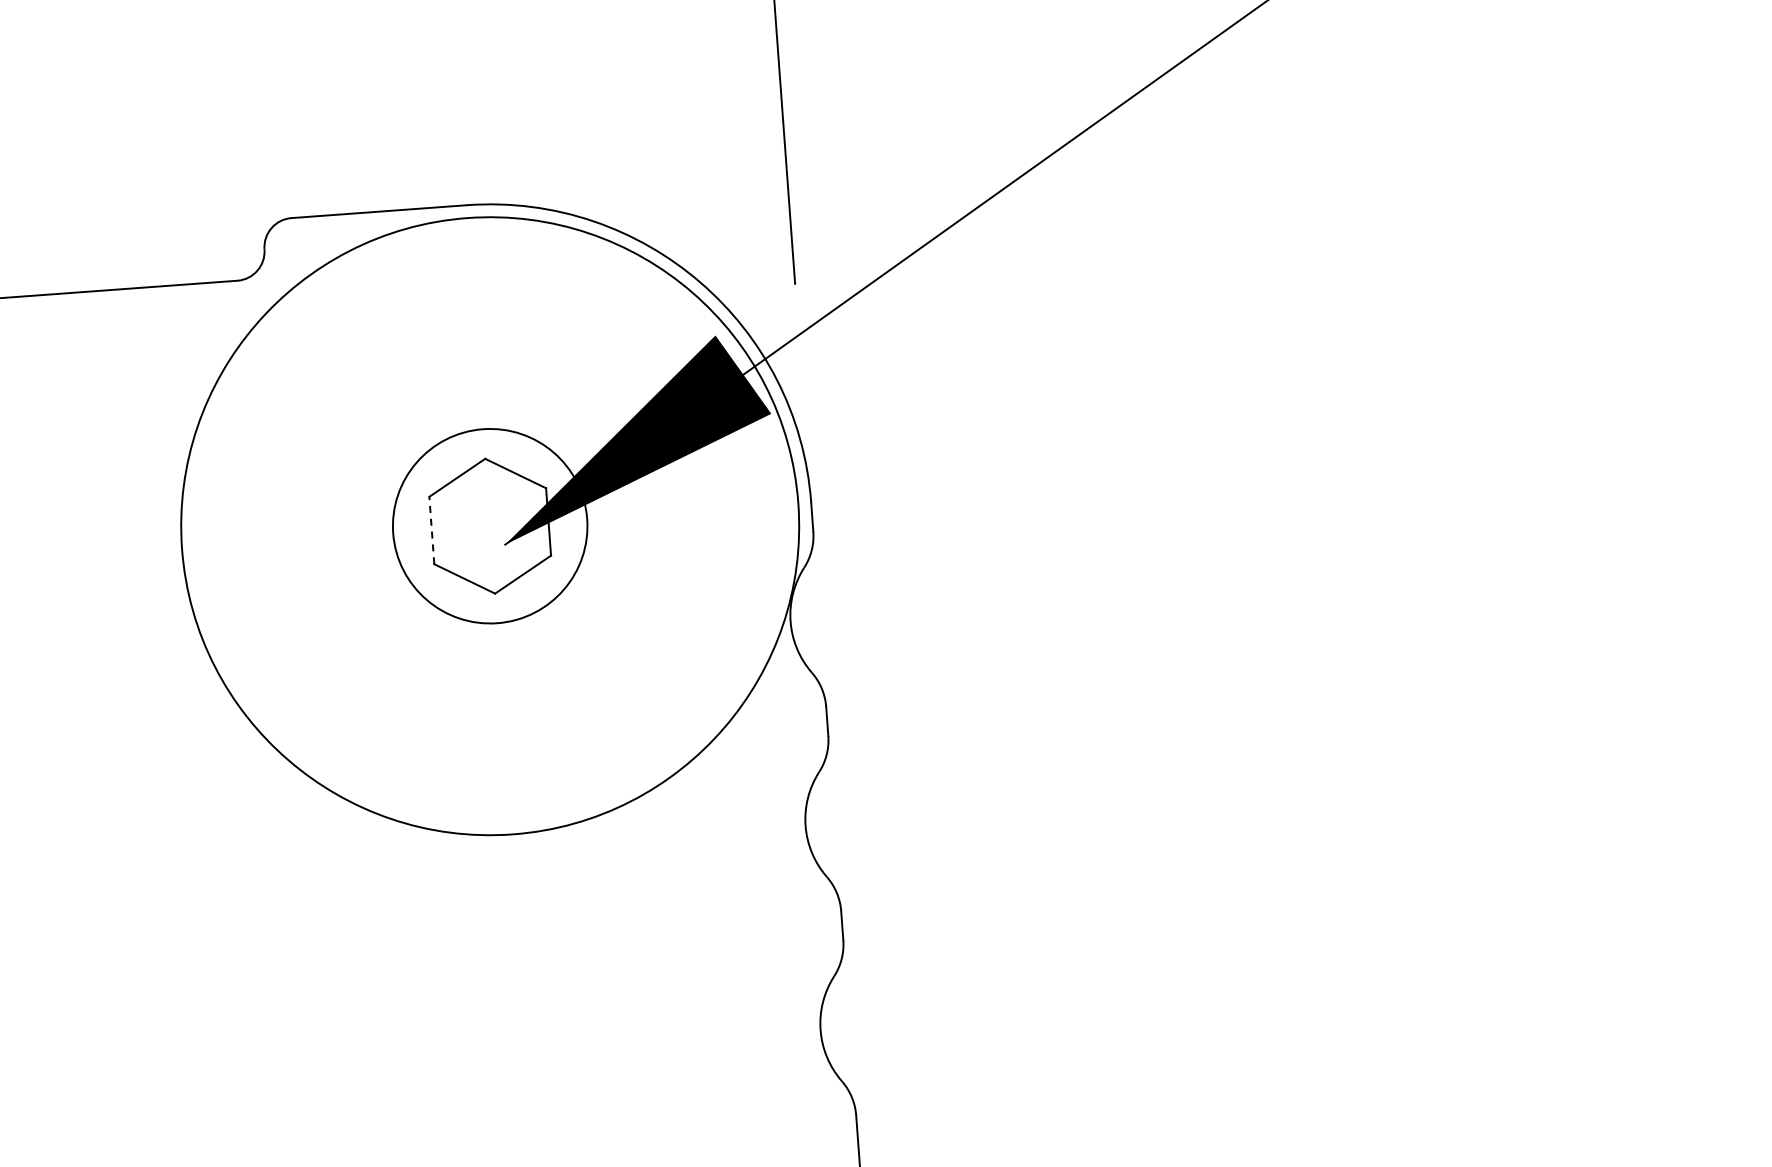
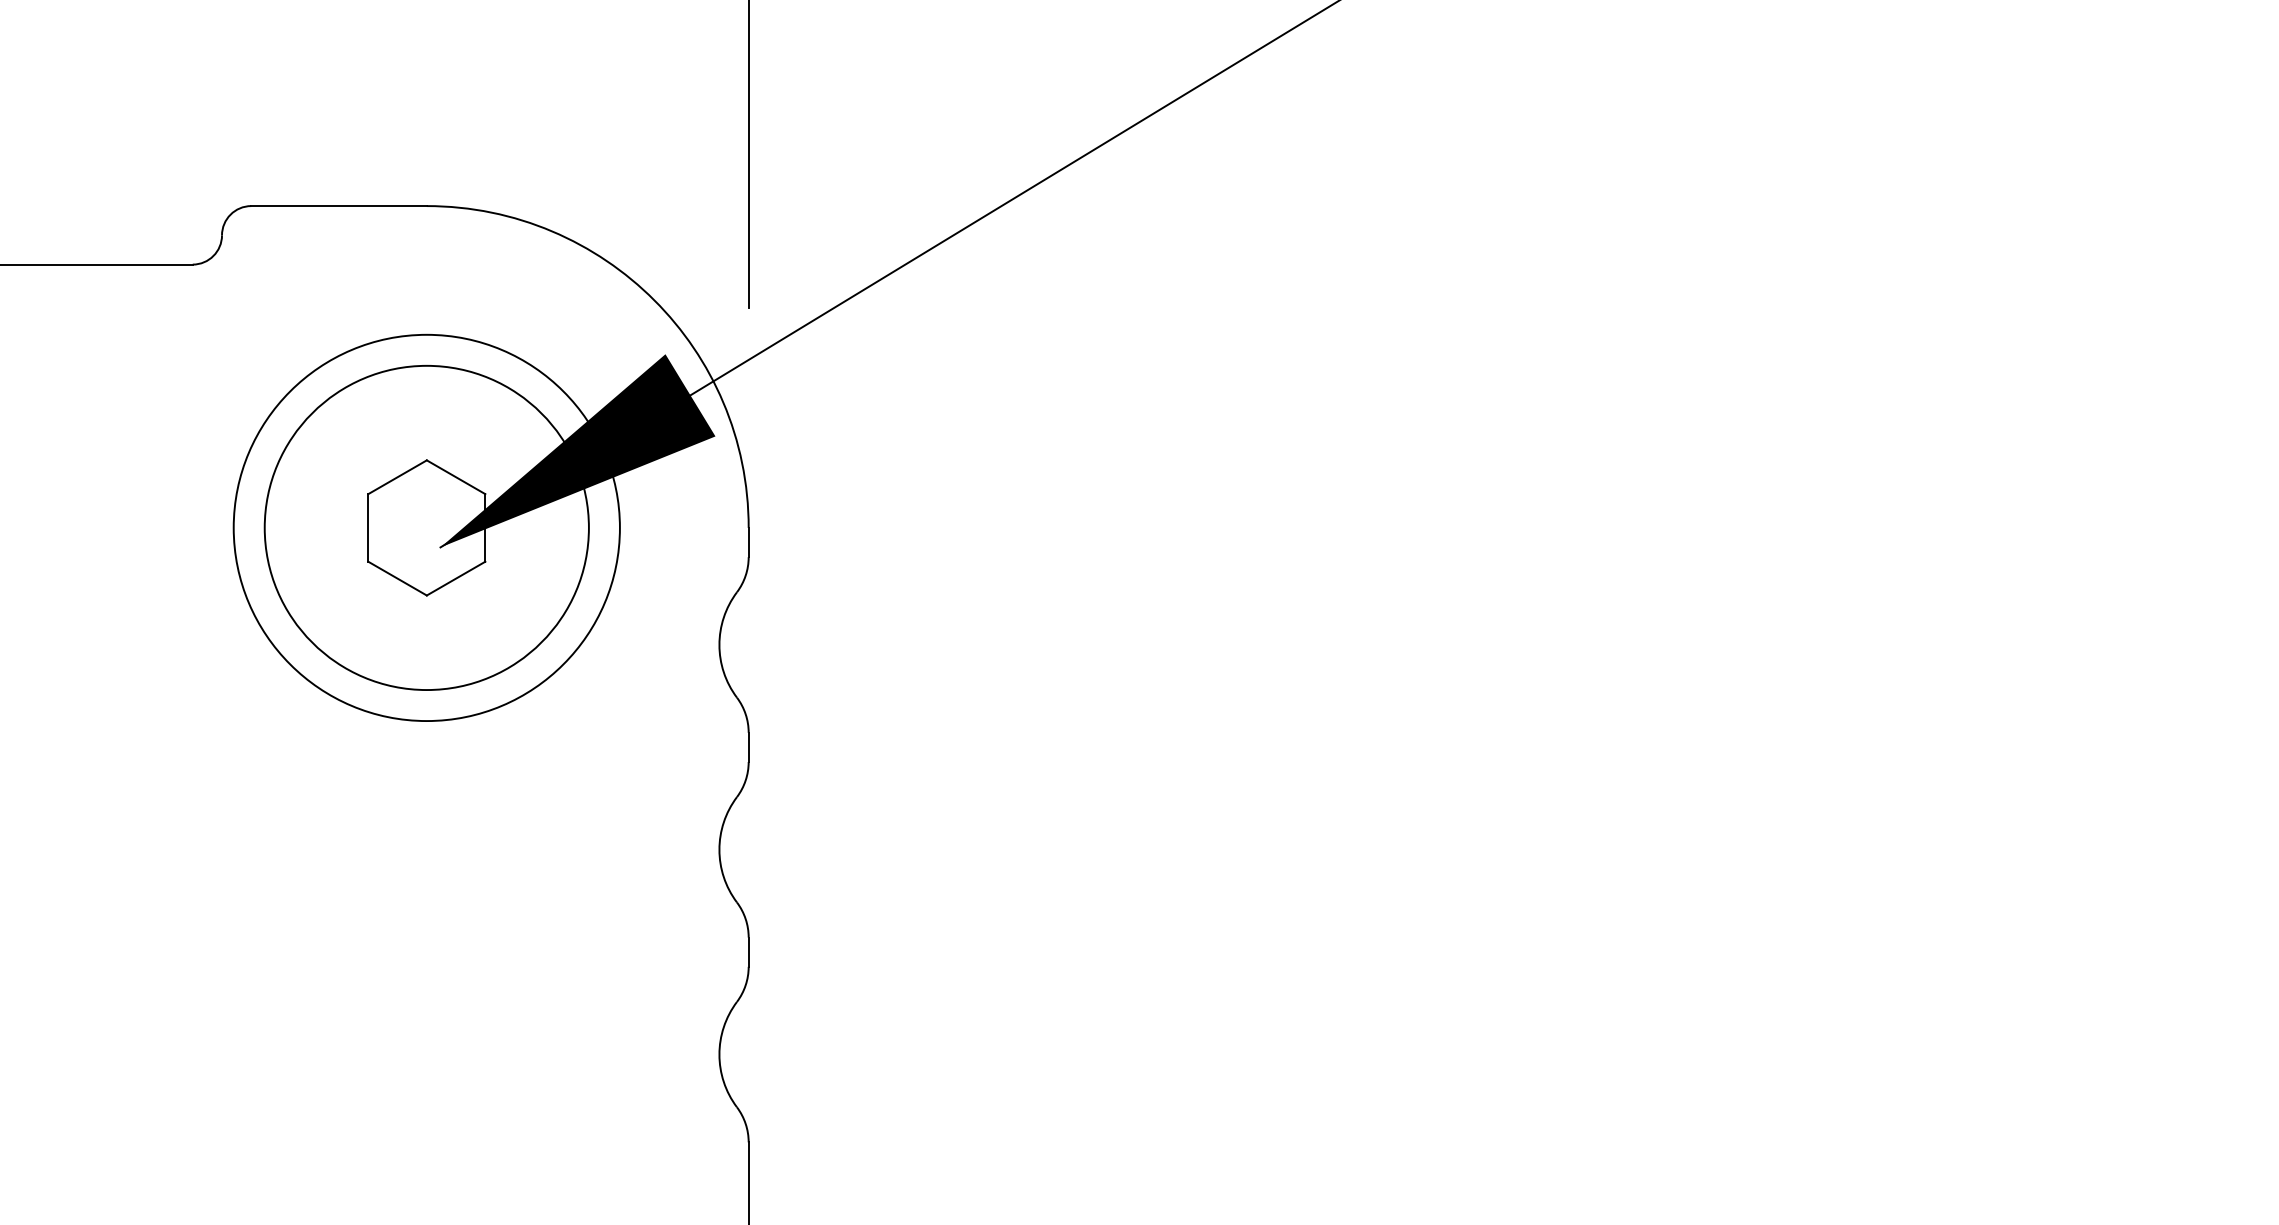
circle: (489, 525) -> (426, 527), size x0.62
circle: (489, 525) -> (426, 527), size x1.67
line: (431, 530) -> (368, 527), dashed -> solid

